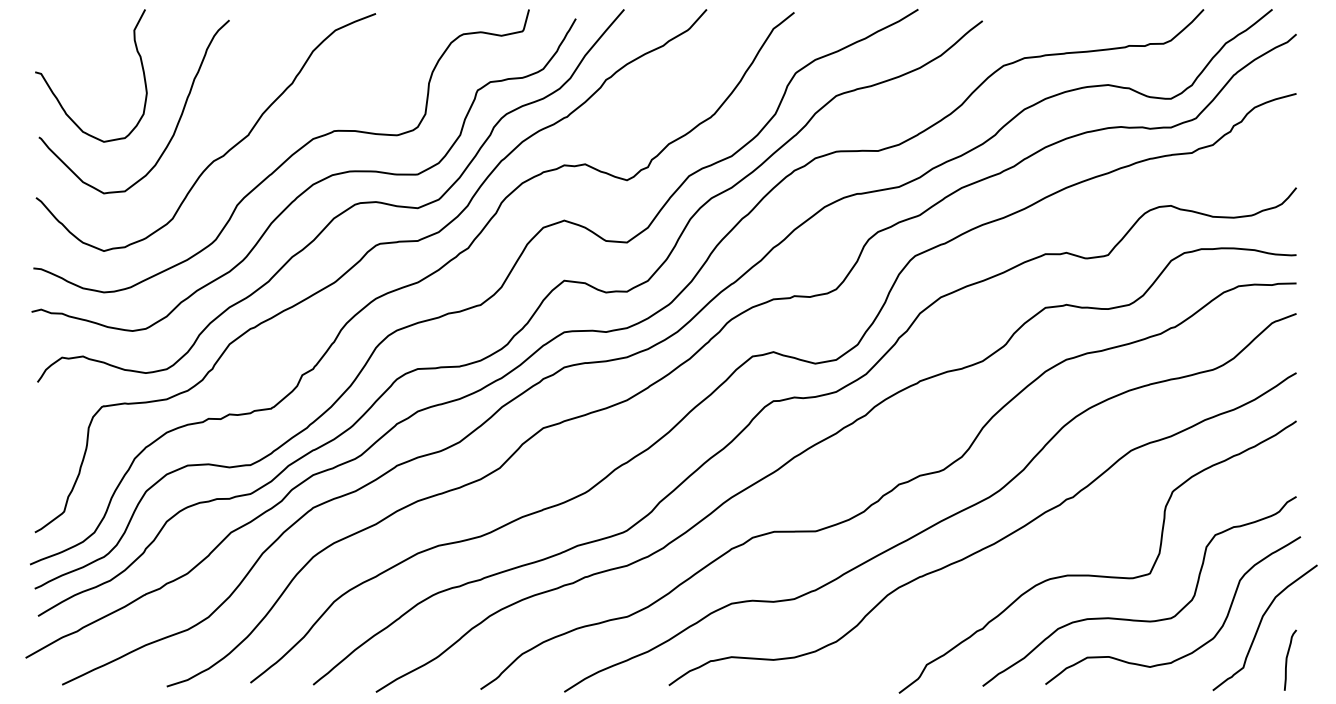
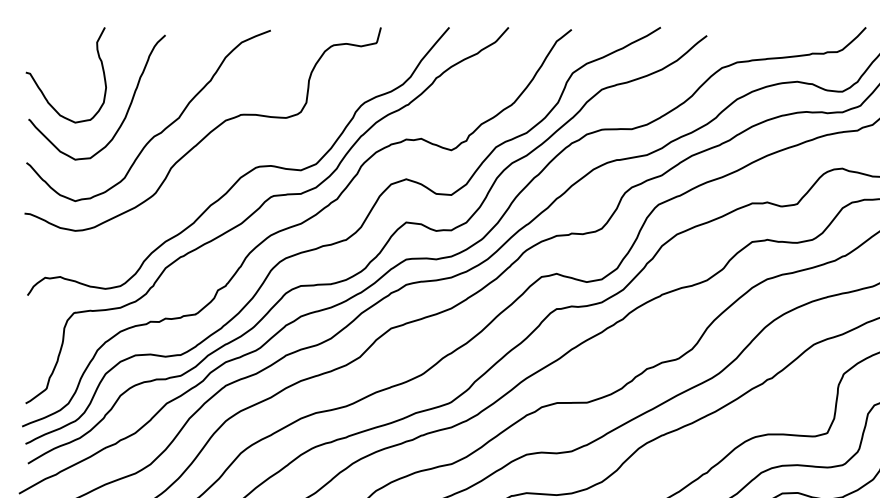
curve: (312, 183) -> (225, 152), removed

